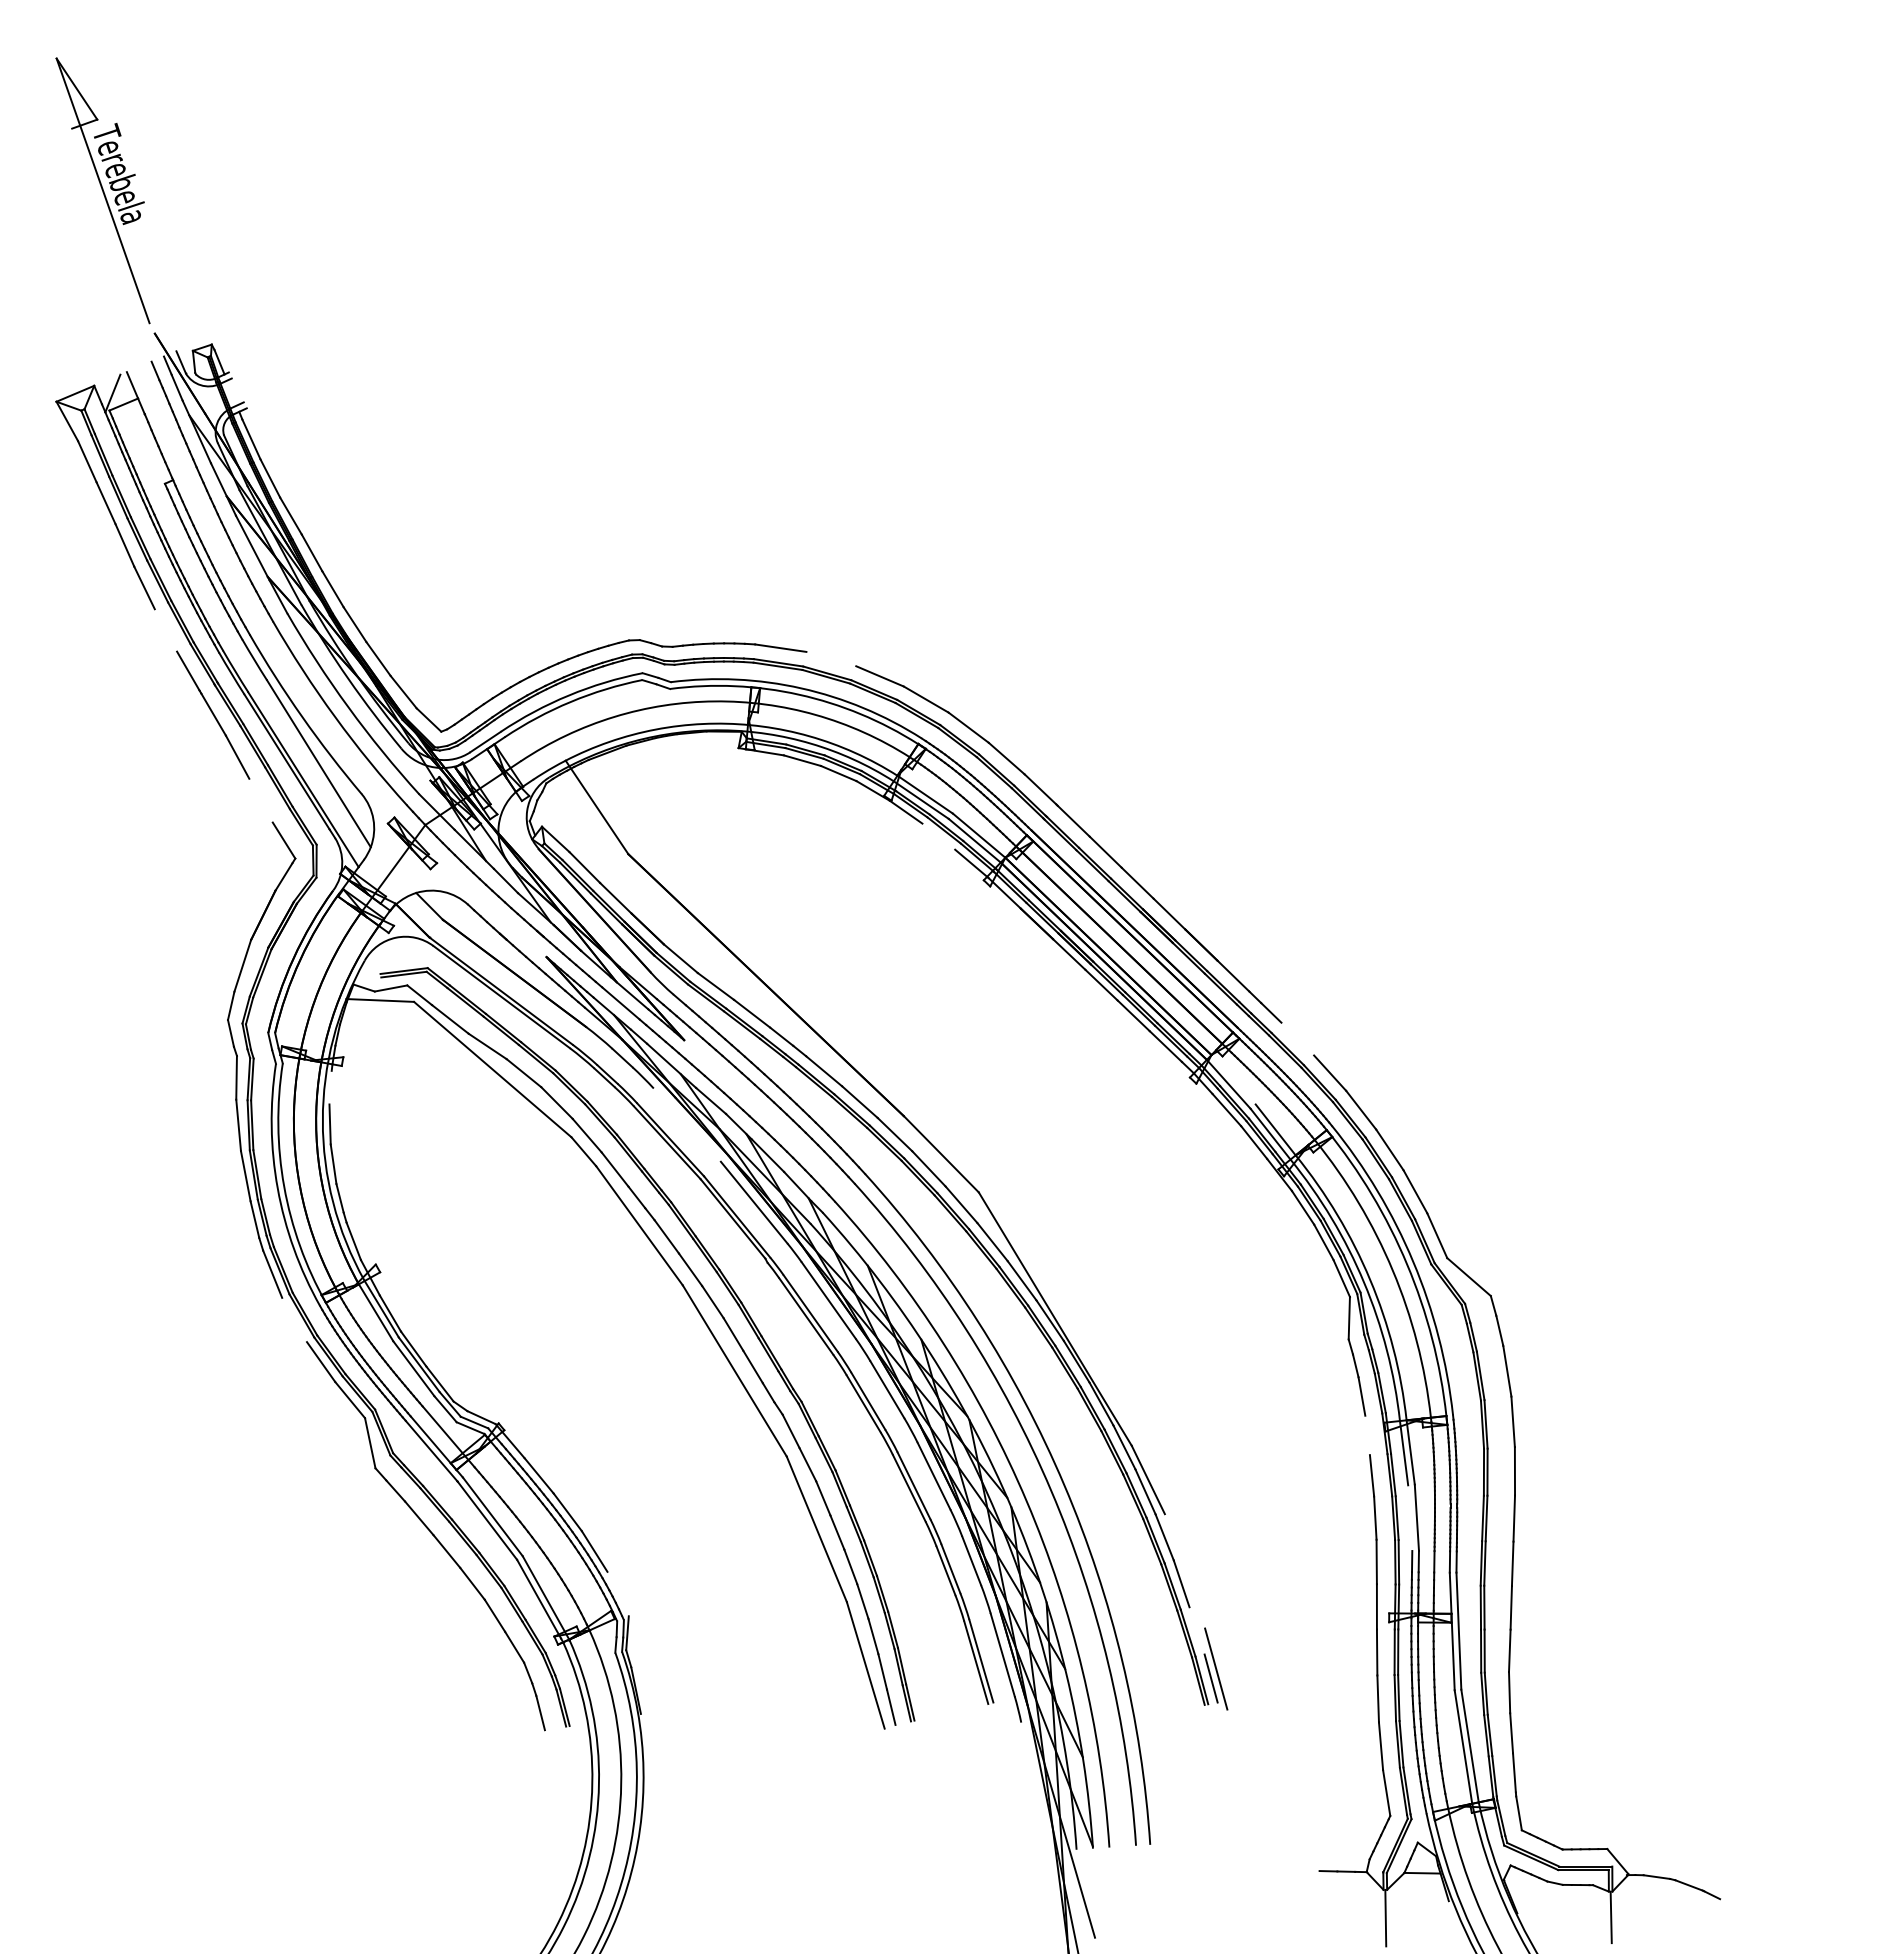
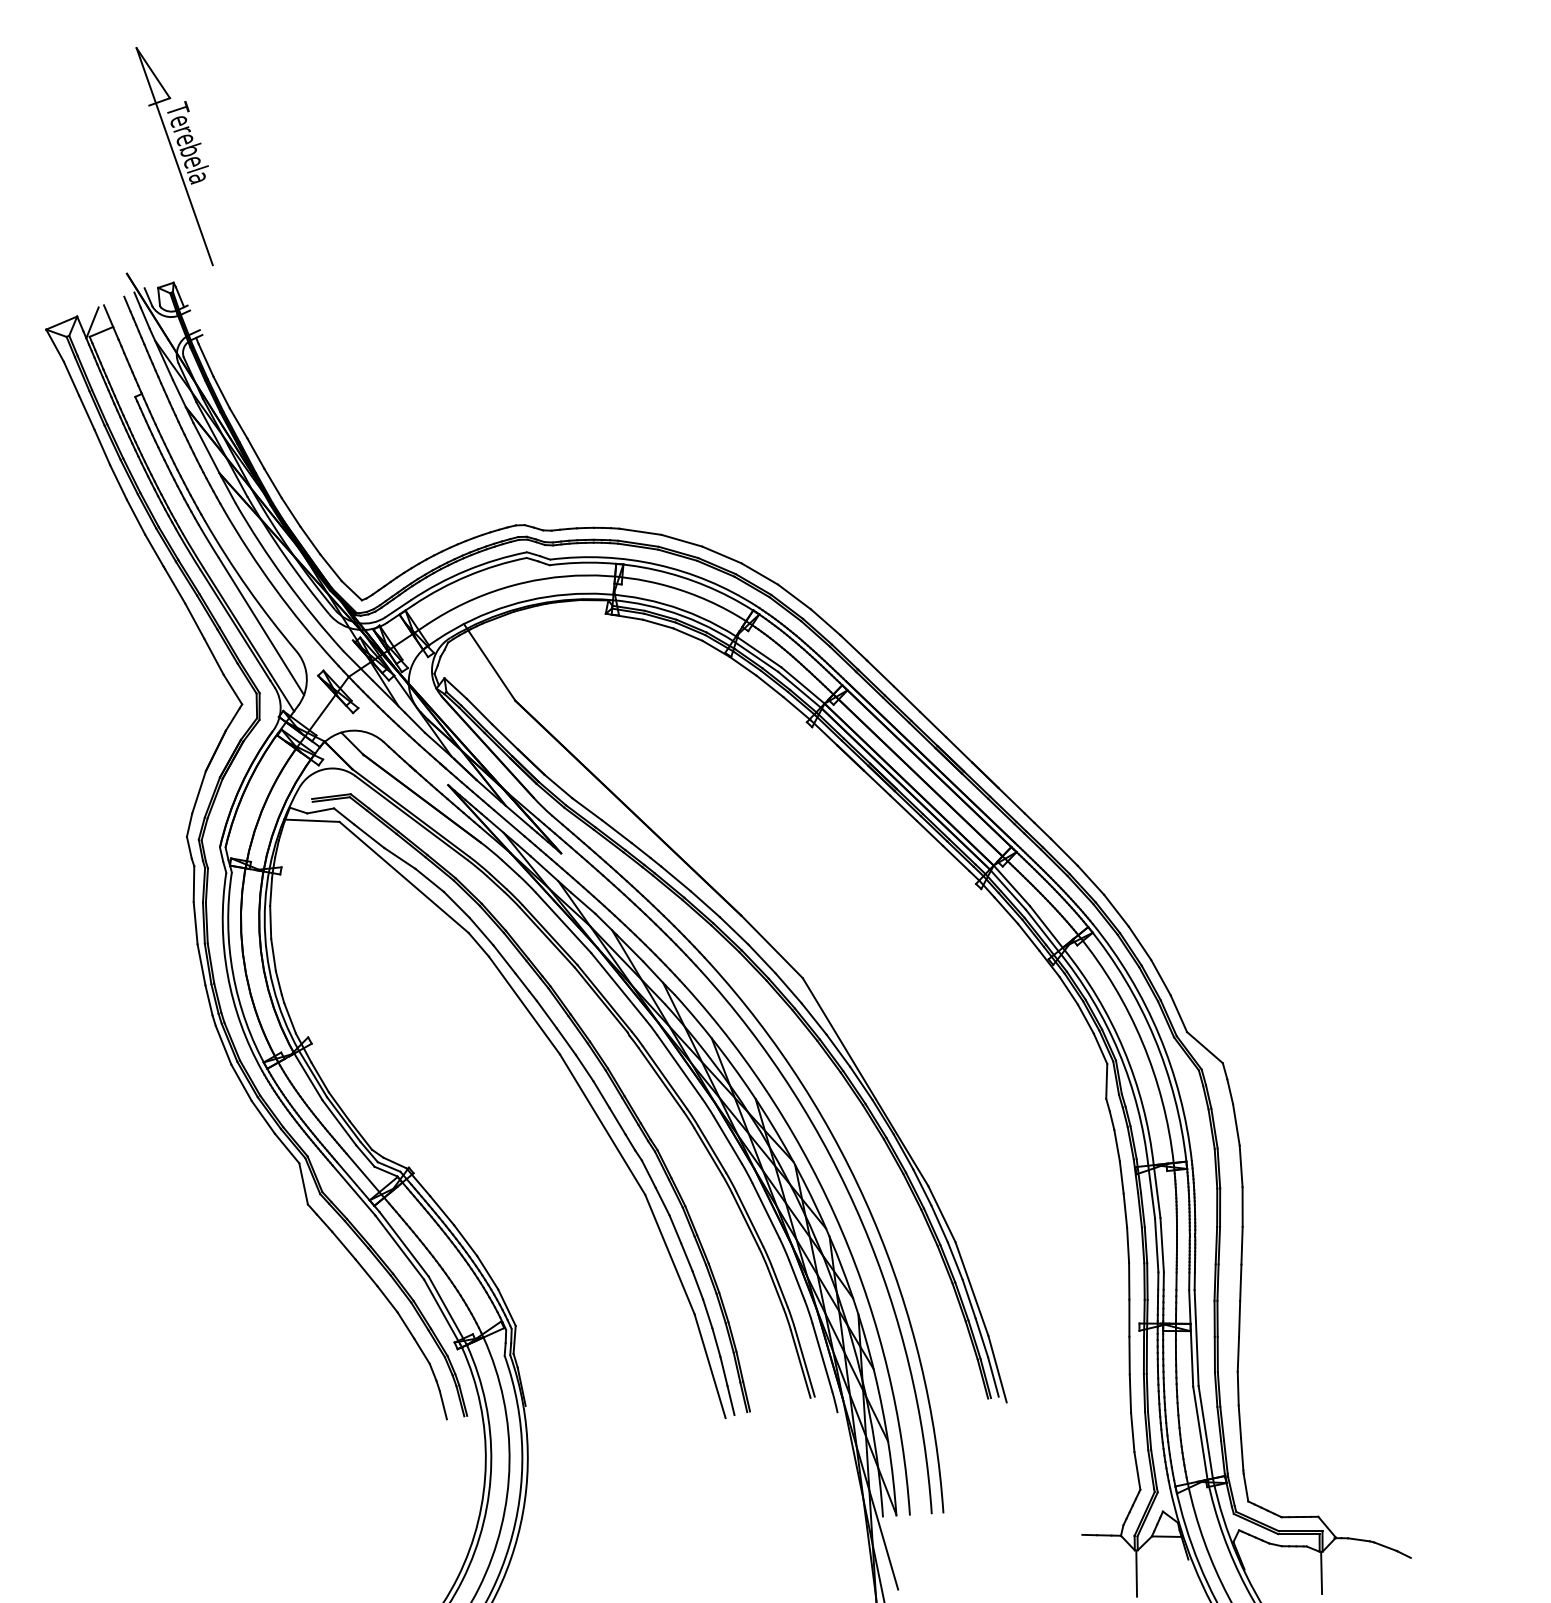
part: (102, 190) -> (174, 156), moved
line: (165, 630) -> (135, 517), added
line: (831, 658) -> (681, 540), added
line: (260, 800) -> (213, 656), added
line: (938, 836) -> (769, 686), added
line: (1297, 1038) -> (1064, 851), added
line: (1233, 1079) -> (1011, 885), added
line: (330, 1087) -> (271, 892), added
line: (686, 1124) -> (563, 922), added
line: (294, 1319) -> (241, 1082), added
line: (1367, 1435) -> (1121, 1177), added
line: (1410, 1518) -> (1156, 1245), added
line: (1184, 1571) -> (971, 1289), added
line: (617, 1593) -> (506, 1307), added
line: (1196, 1630) -> (981, 1337), added

